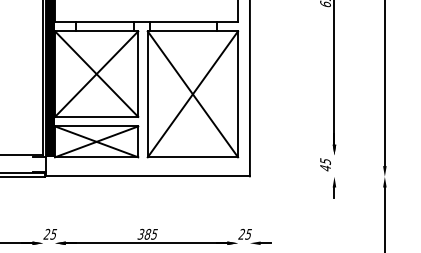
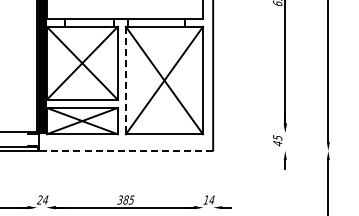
line: (147, 94) -> (125, 80), solid -> dashed
line: (147, 176) -> (125, 150), solid -> dashed
text: (52, 233) -> (44, 199), 25 -> 24
text: (244, 233) -> (208, 199), 25 -> 14

